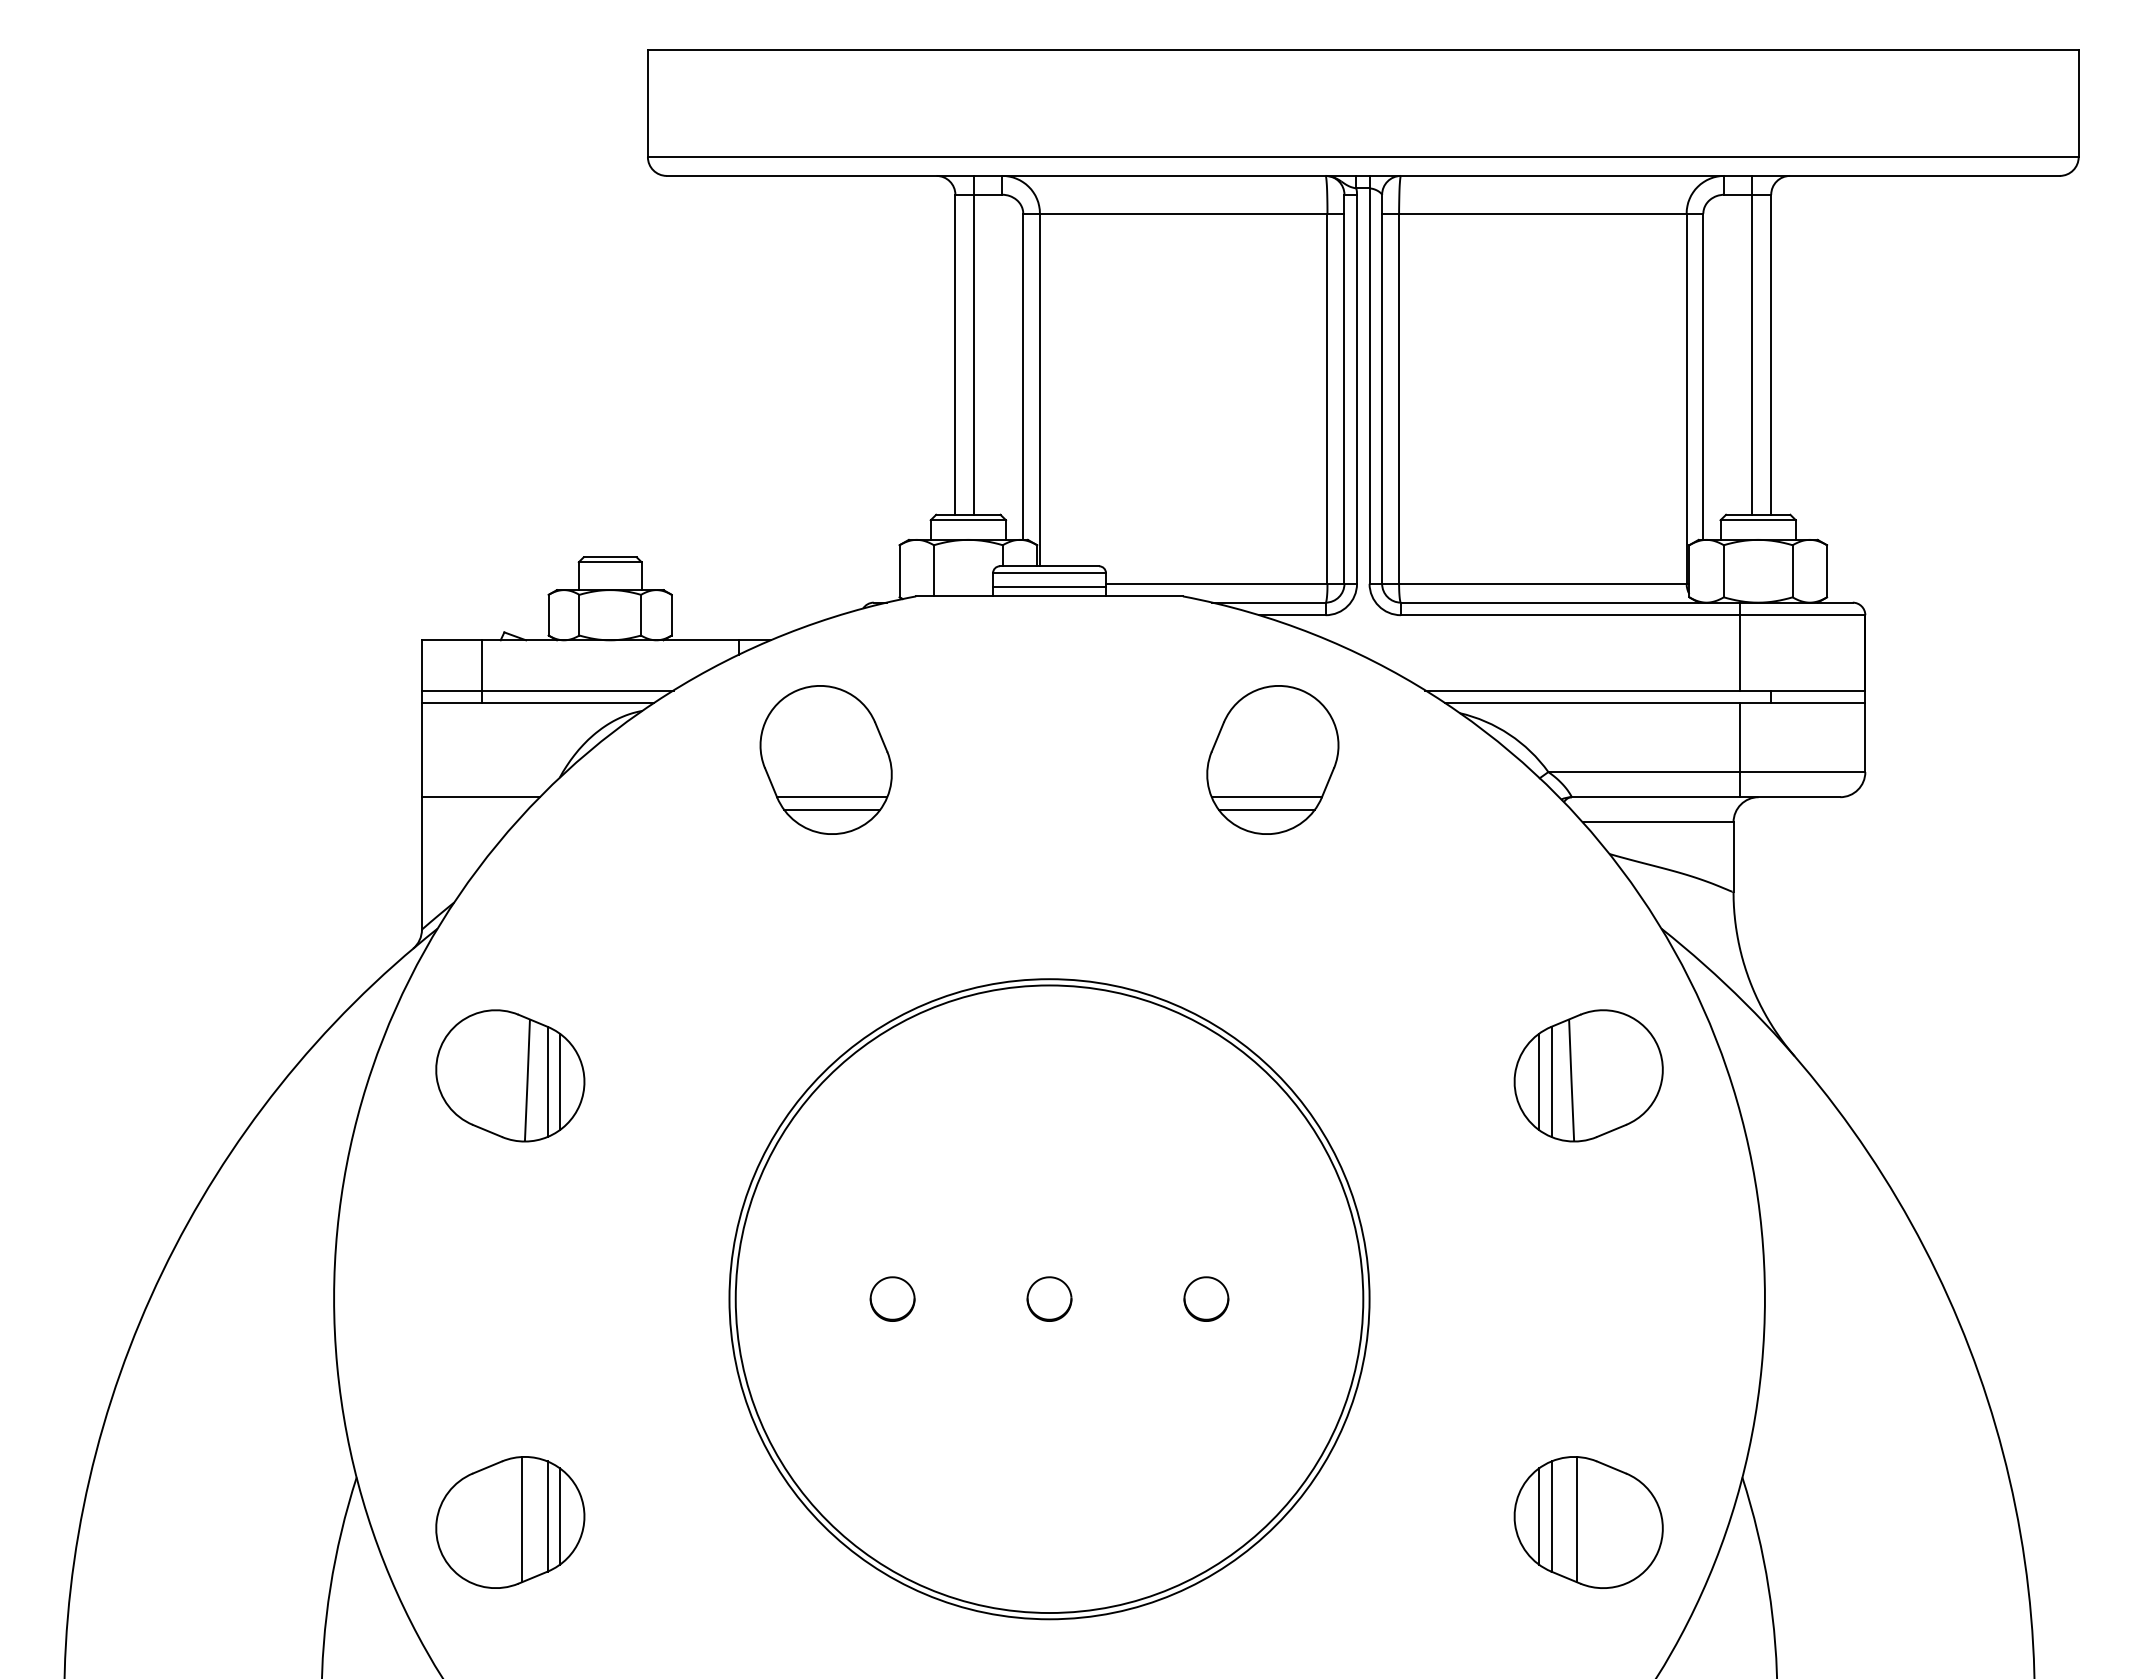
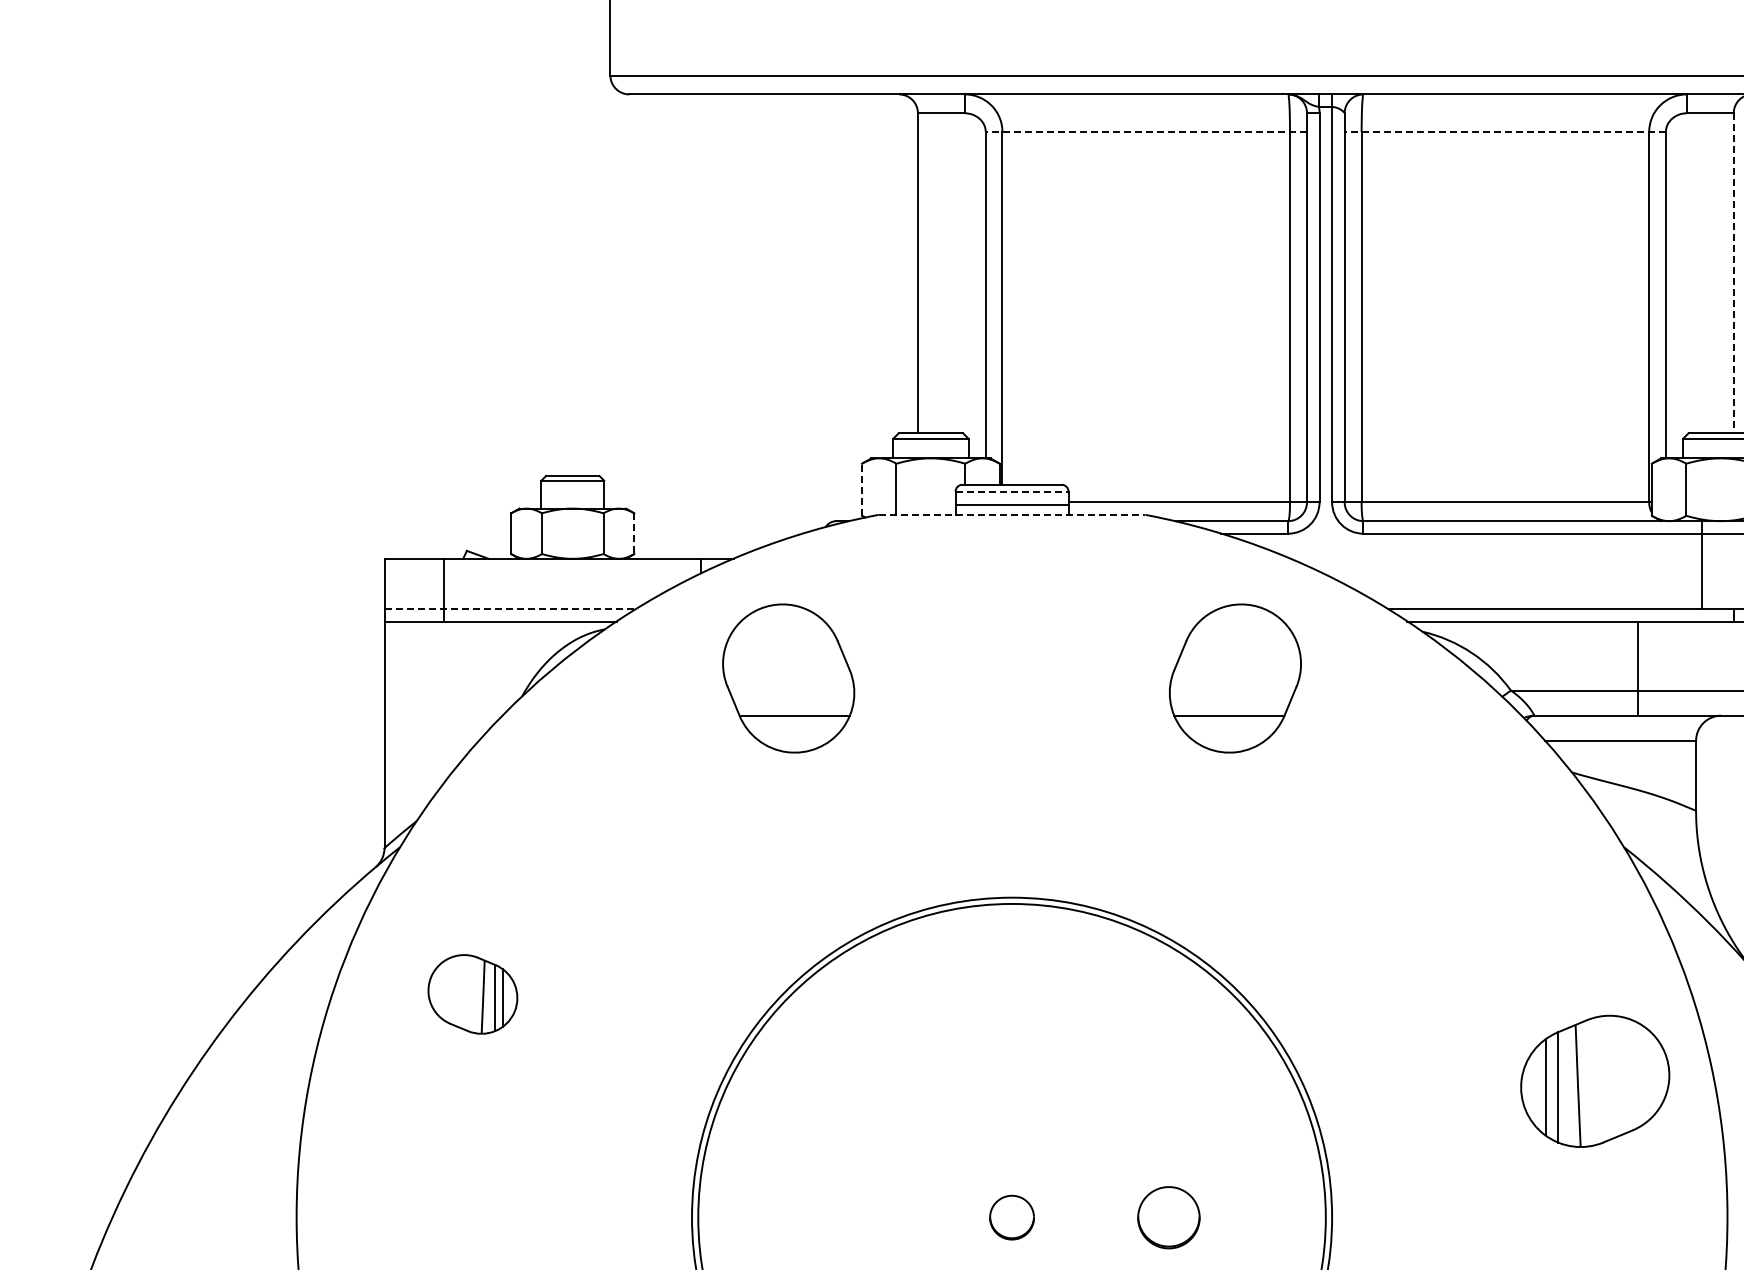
line: (1183, 213) -> (1146, 132), solid -> dashed
line: (1542, 213) -> (1505, 132), solid -> dashed
line: (974, 344) -> (937, 263), removed
line: (1752, 344) -> (1715, 263), removed
line: (1771, 355) -> (1734, 274), solid -> dashed
line: (899, 570) -> (862, 489), solid -> dashed
line: (1050, 573) -> (1013, 492), solid -> dashed
line: (1050, 596) -> (1013, 515), solid -> dashed
line: (671, 615) -> (634, 534), solid -> dashed
line: (547, 690) -> (510, 609), solid -> dashed
line: (1739, 750) -> (1638, 669), moved
line: (480, 797) -> (443, 716), removed
line: (832, 809) -> (795, 728), removed
line: (1266, 809) -> (1229, 728), removed
part: (510, 1075) -> (473, 994), size x0.6
part: (1588, 1075) -> (1595, 1081), moved
part: (892, 1298) -> (855, 1217), removed
part: (1206, 1298) -> (1169, 1217), size x1.4

